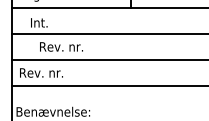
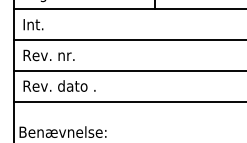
text: (39, 22) -> (33, 24), moved
text: (61, 46) -> (49, 54), moved
text: (64, 72) -> (76, 85), Rev. nr. -> Rev. dato .

